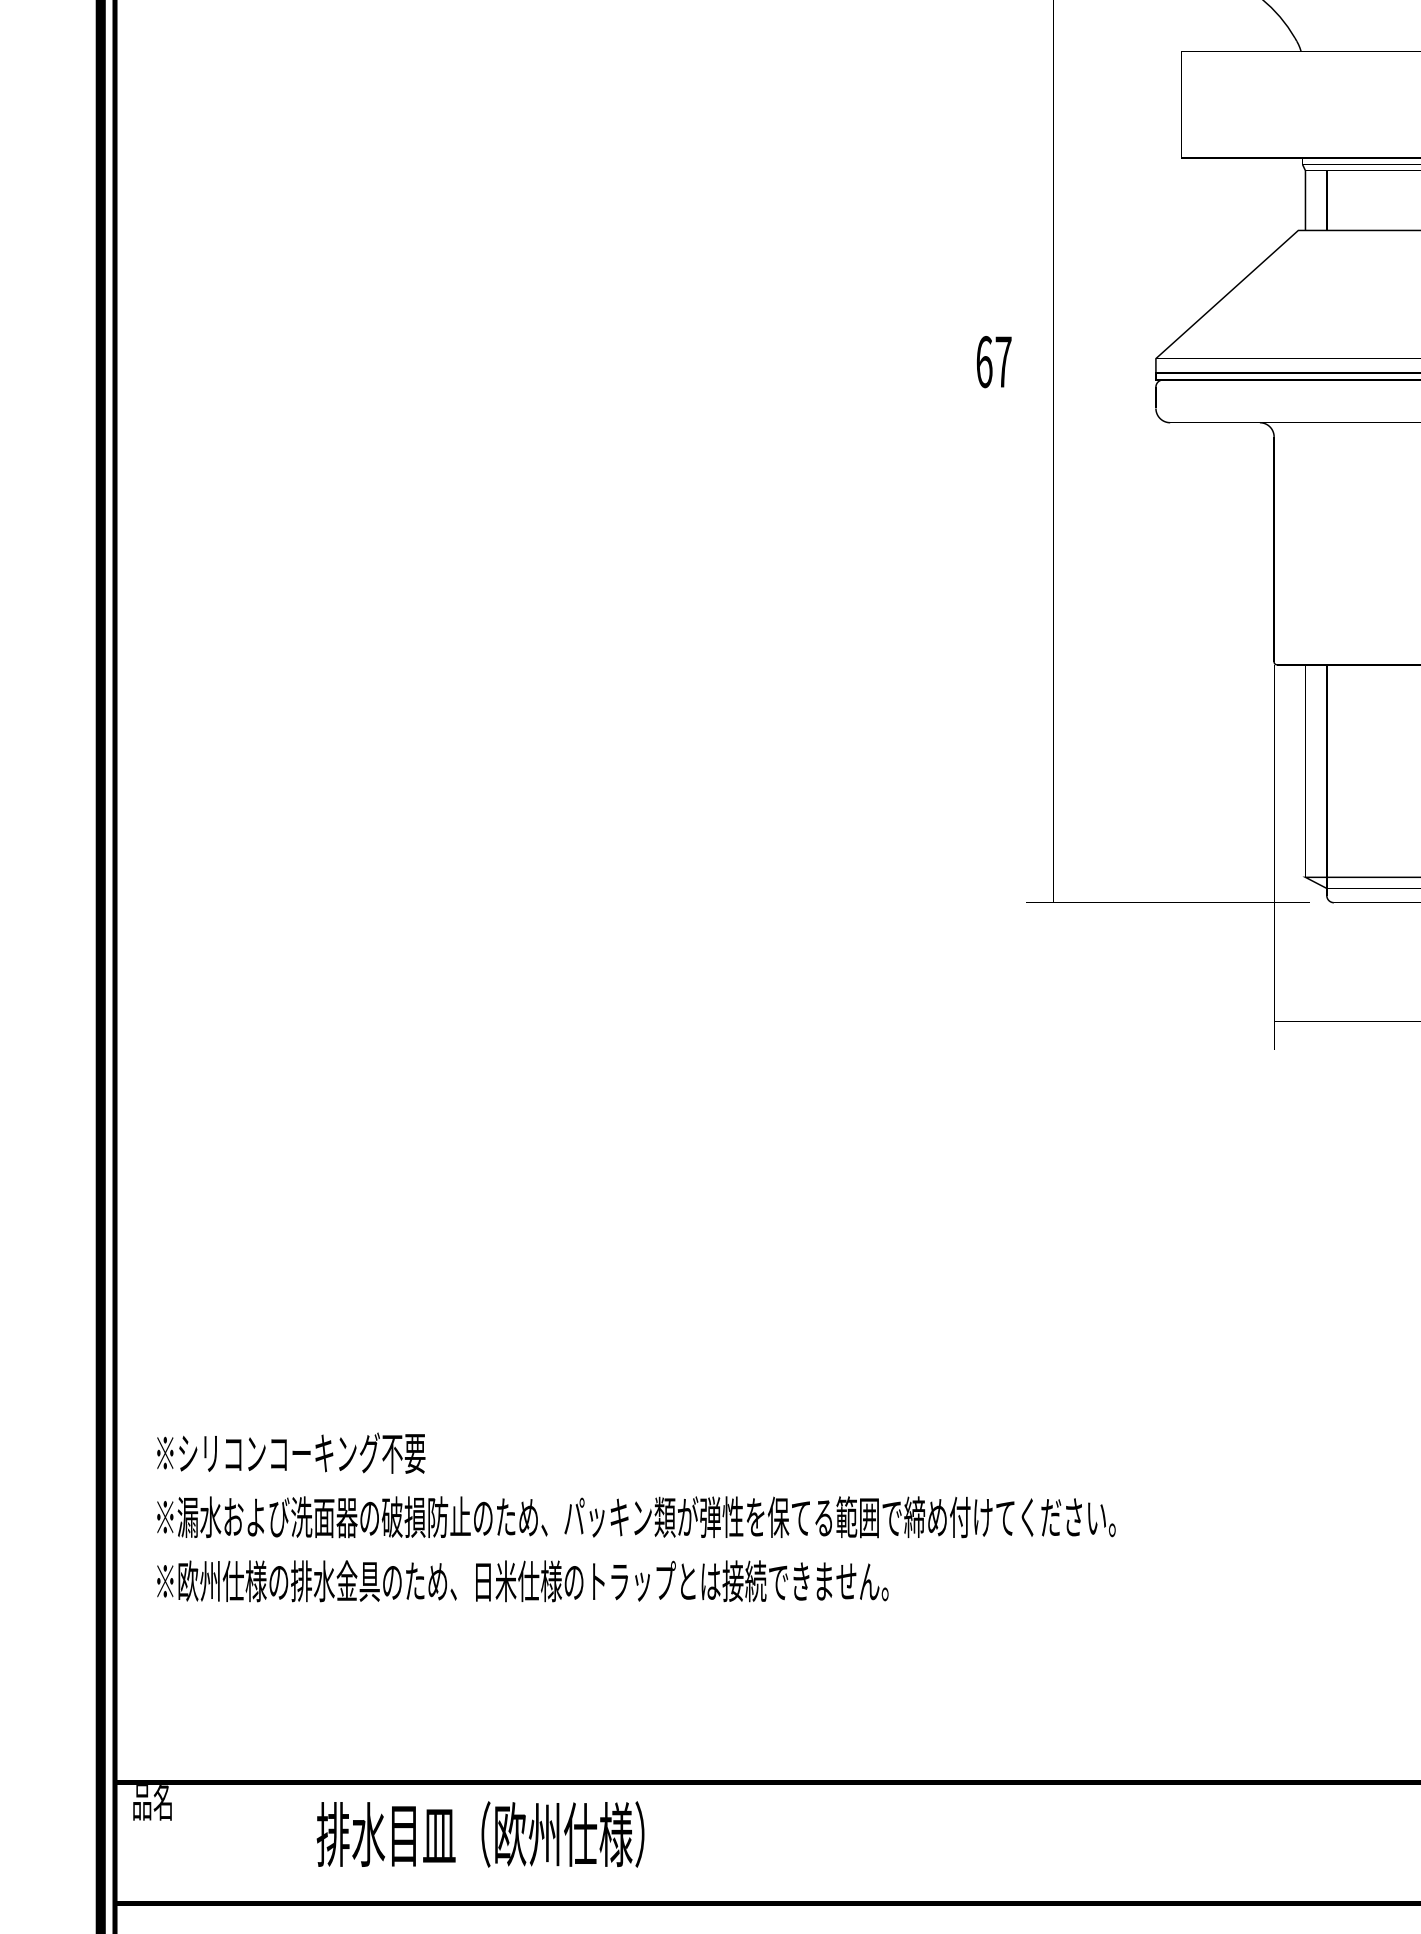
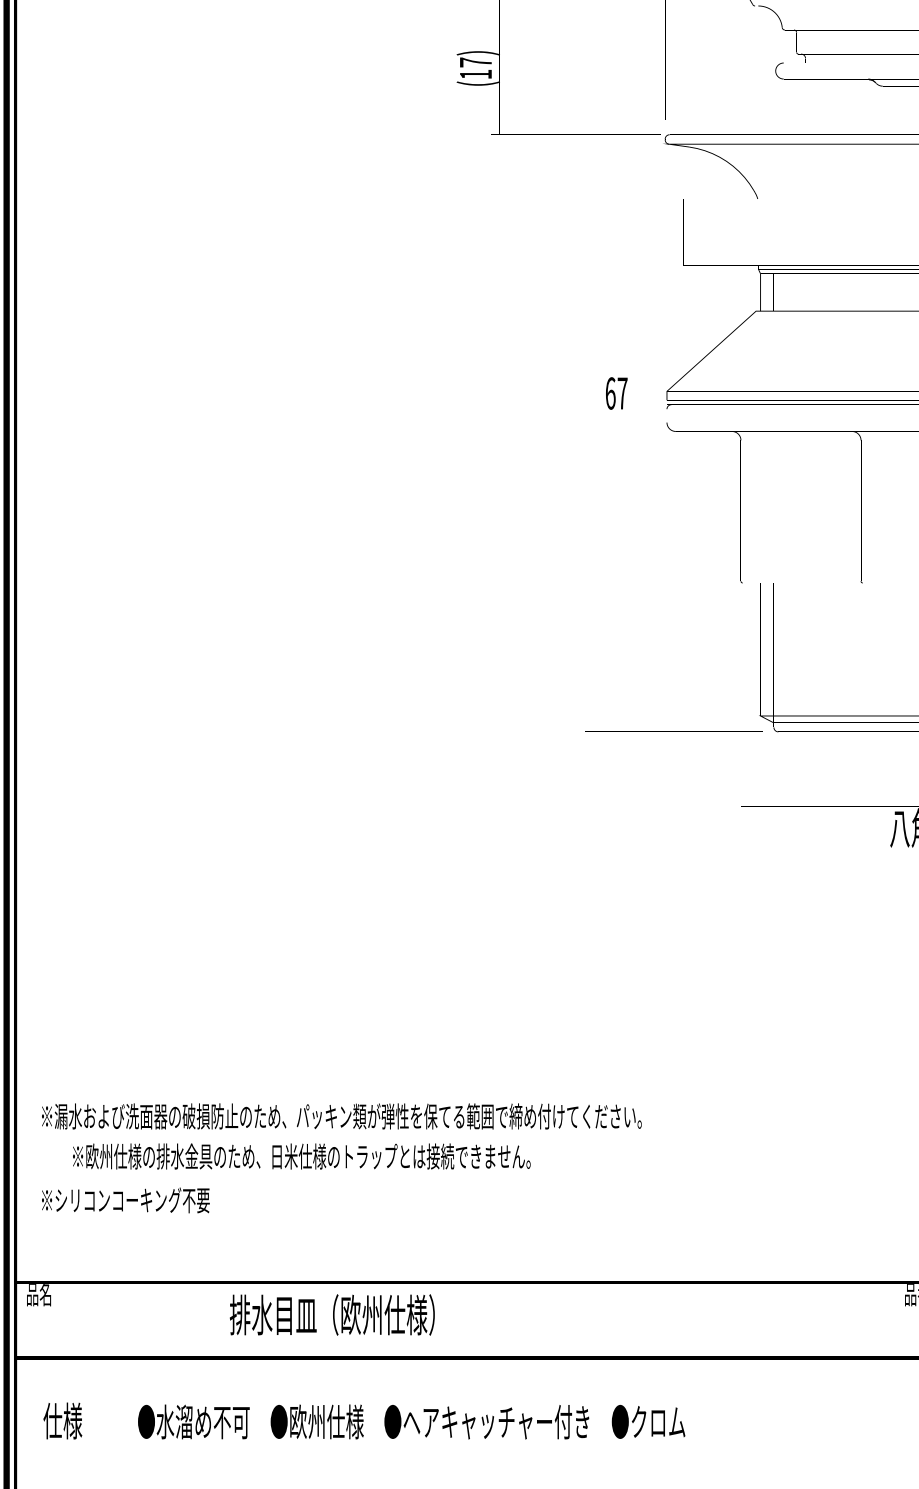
text: (993, 362) -> (616, 393), moved
text: (290, 1453) -> (125, 1200), moved
text: (522, 1581) -> (301, 1156), moved
text: (479, 1833) -> (331, 1314), moved

